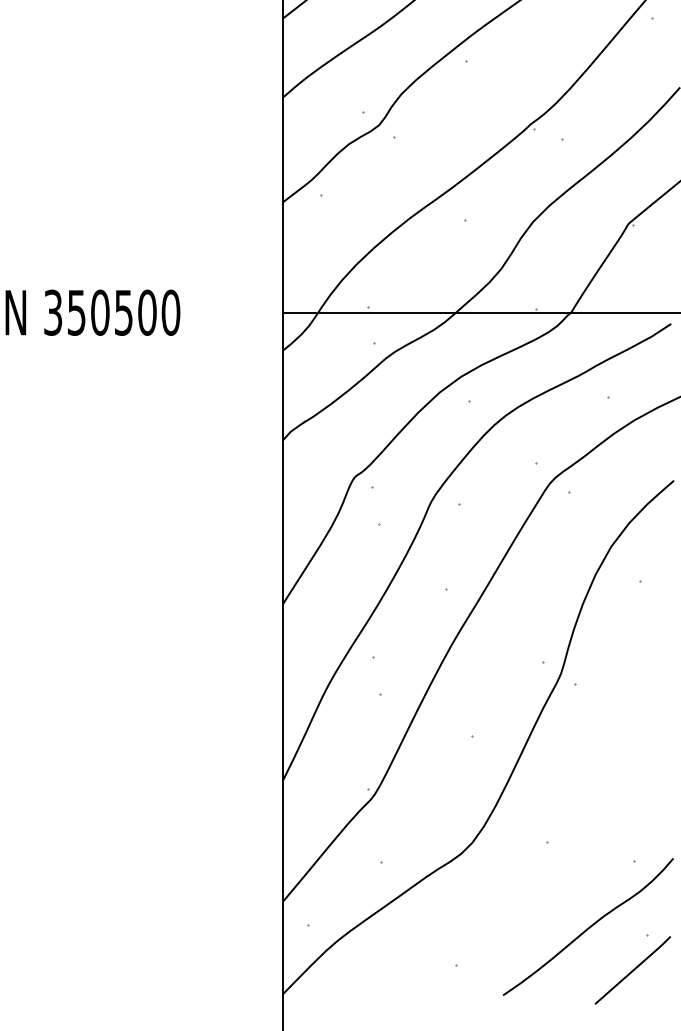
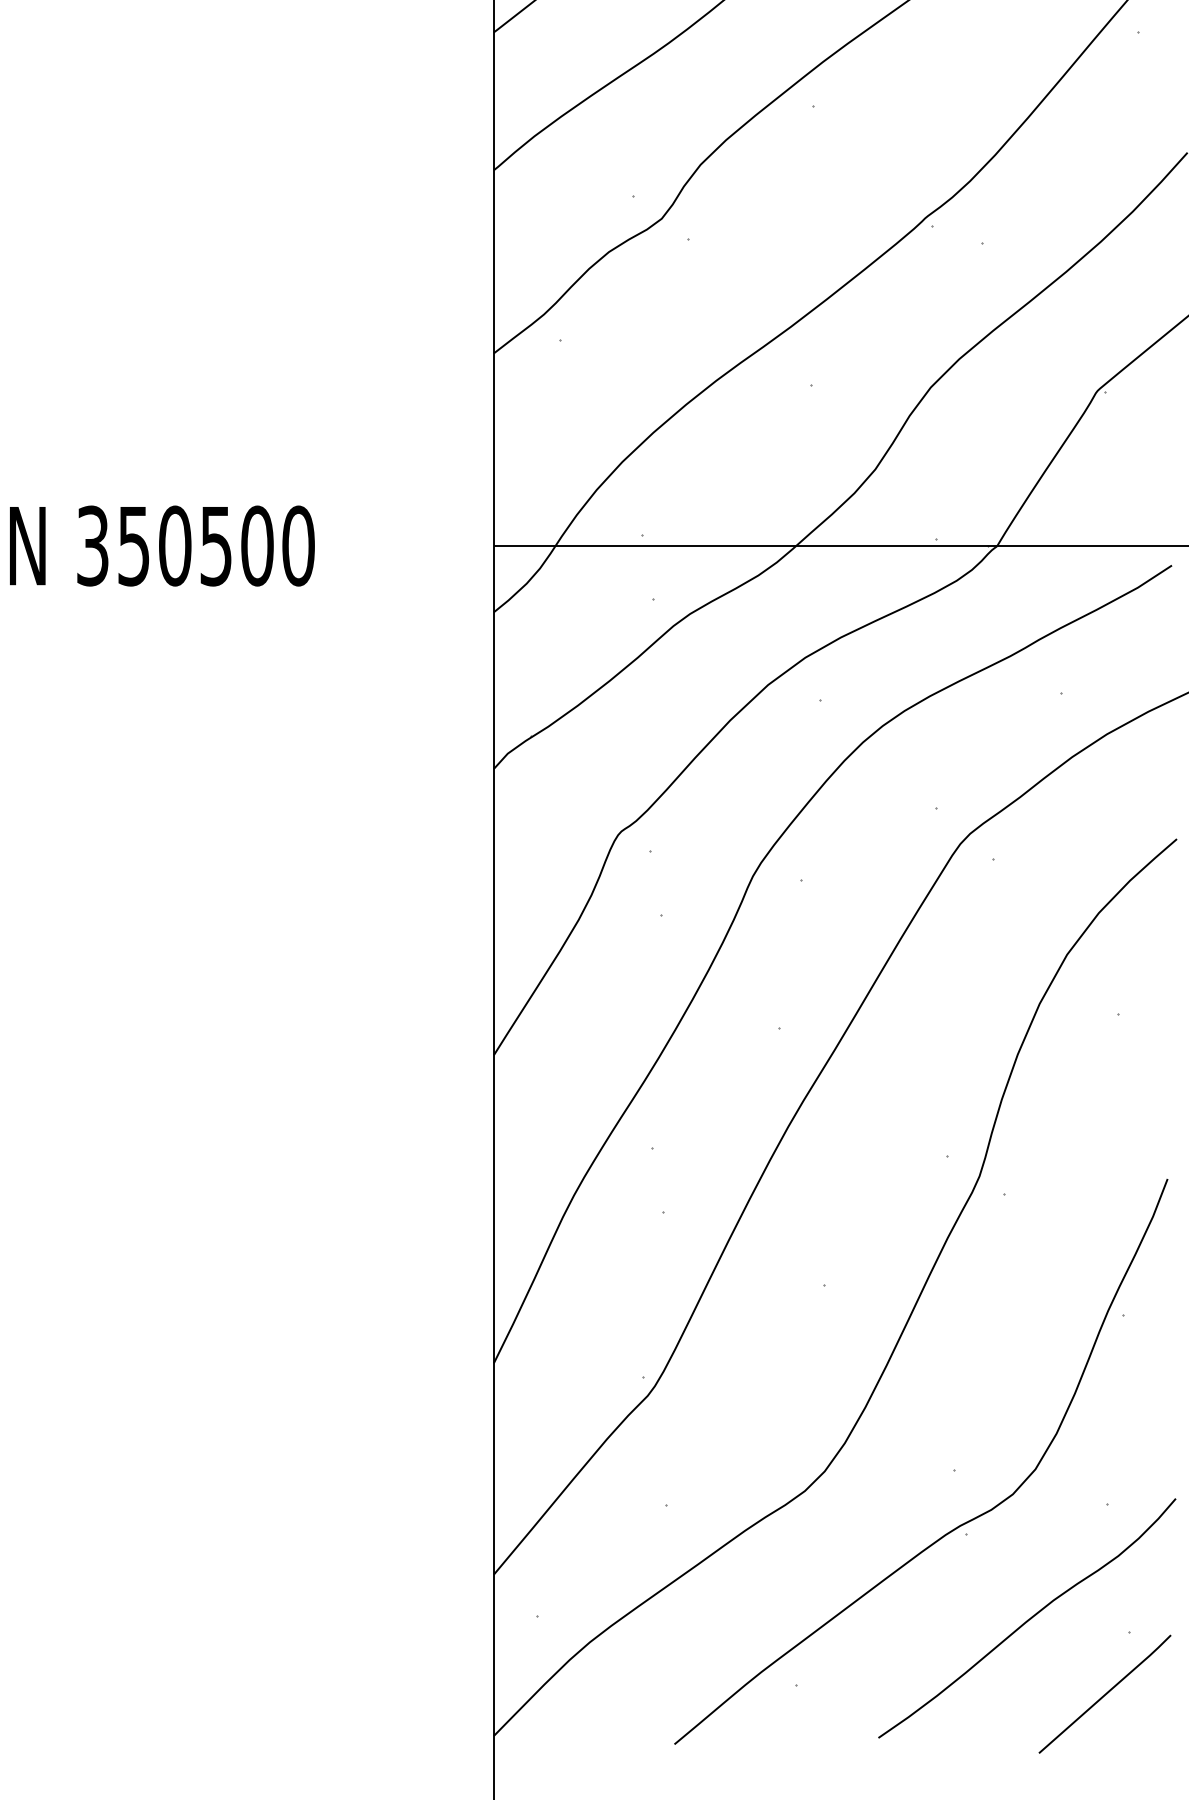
part: (548, 873) -> (957, 1525), added

